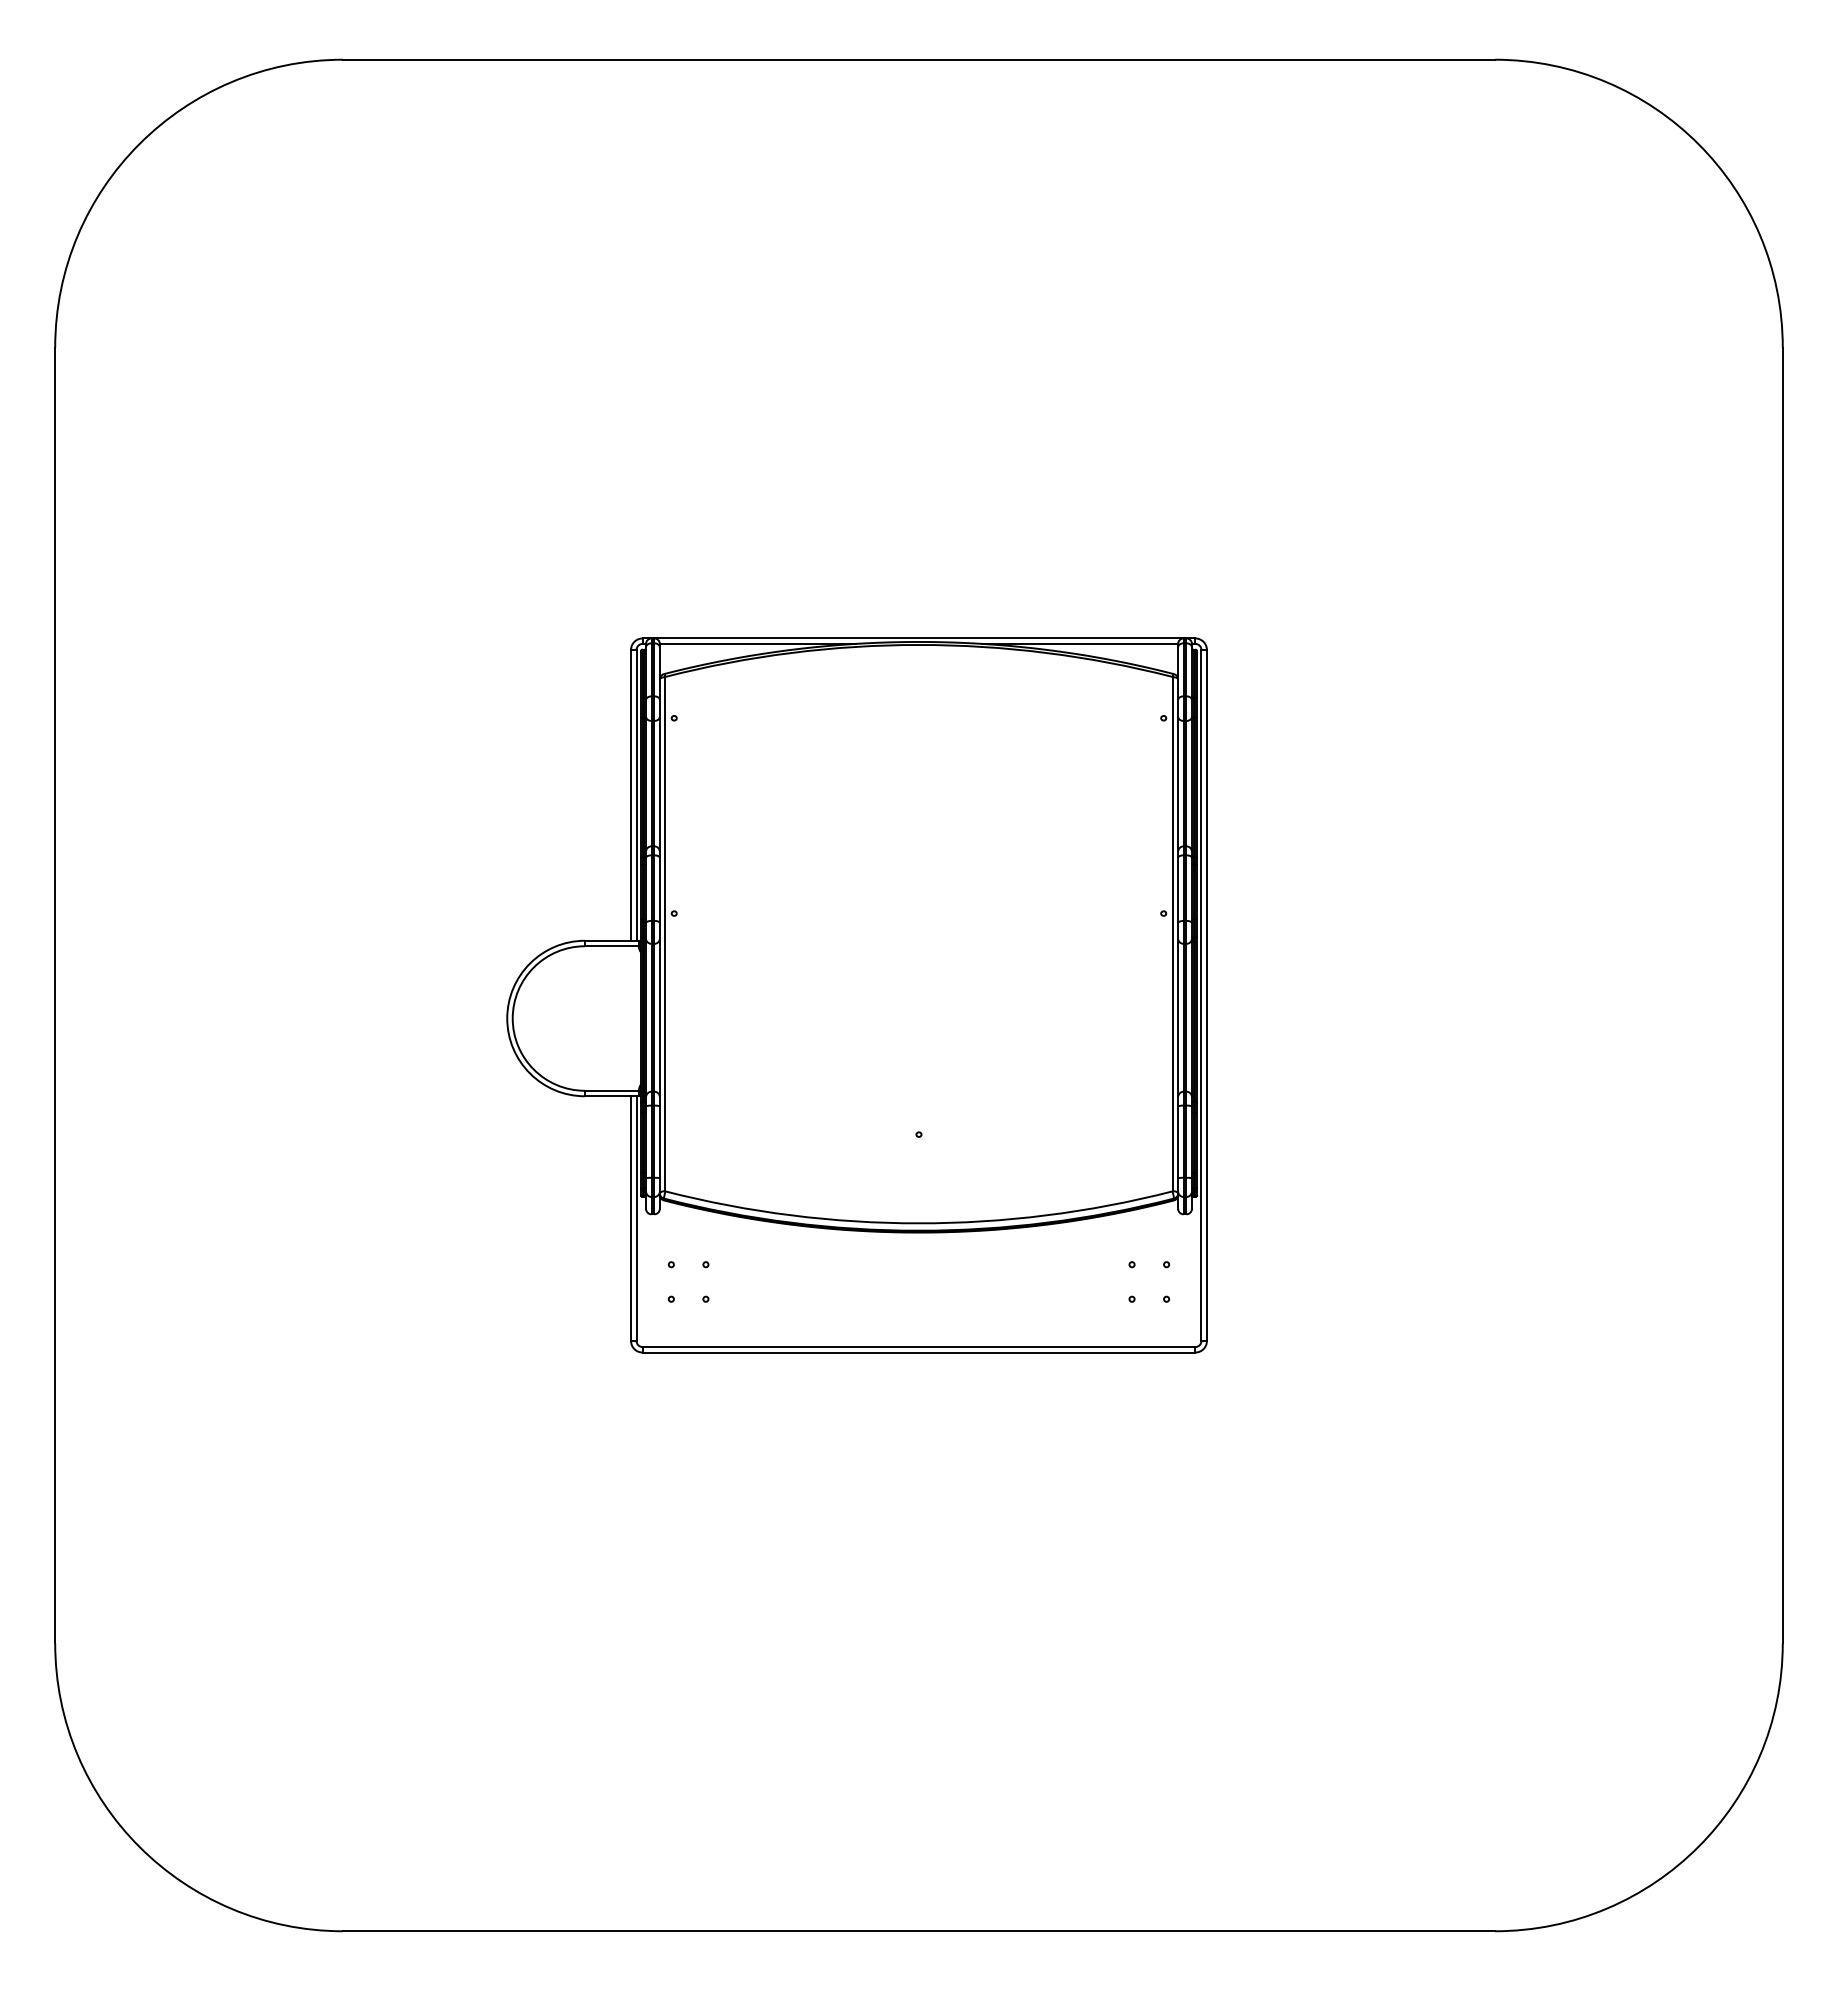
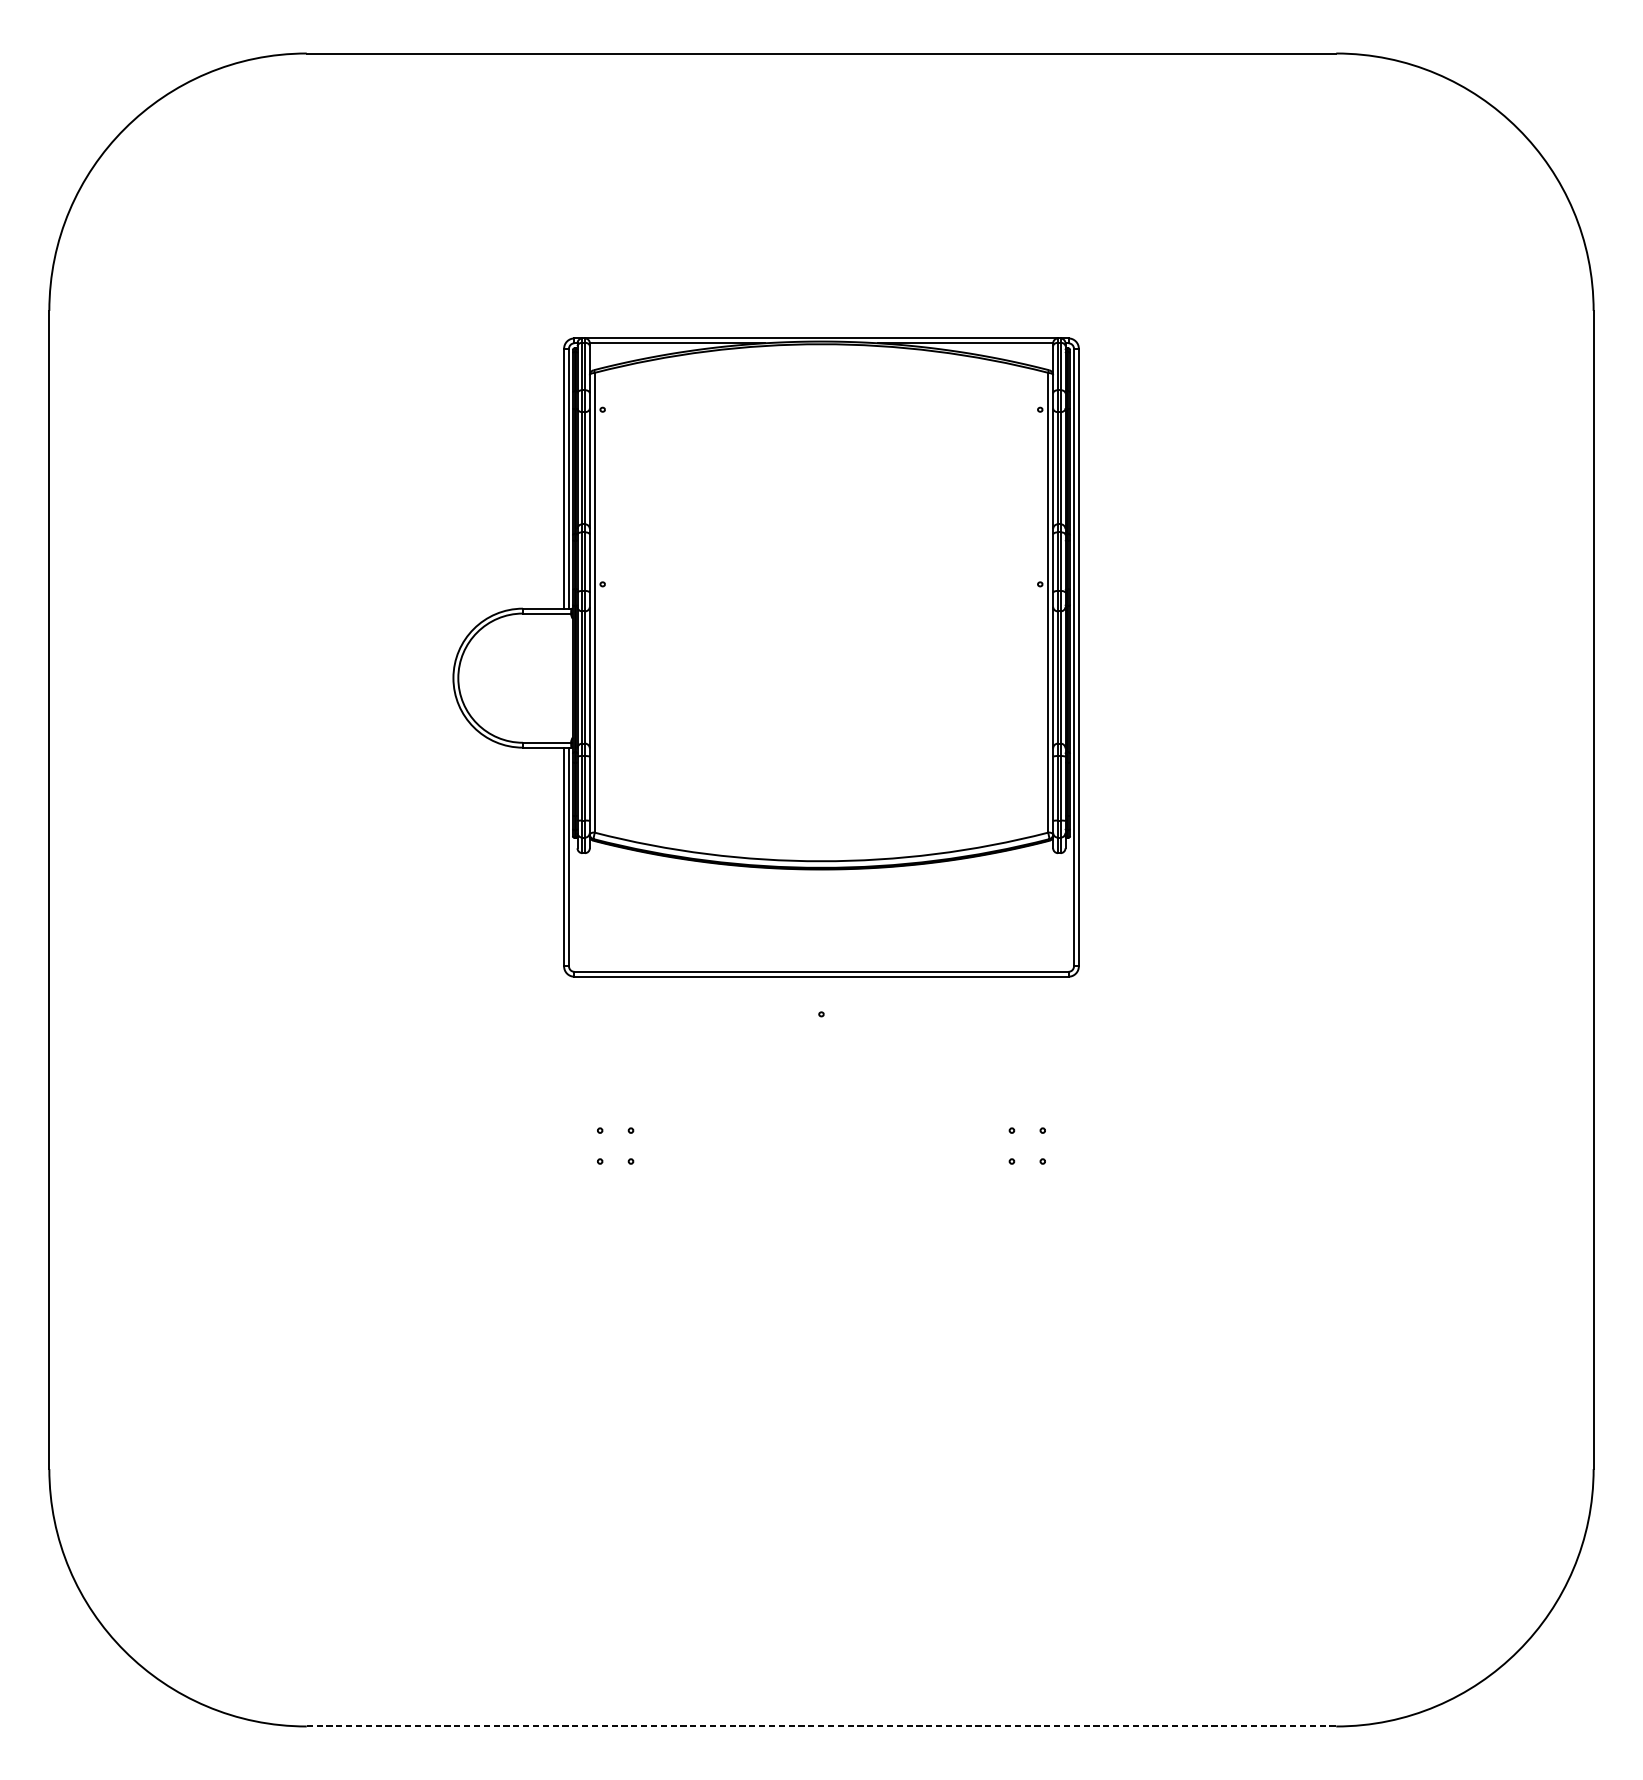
part: (856, 995) -> (765, 657), moved
line: (918, 1931) -> (821, 1726), solid -> dashed

